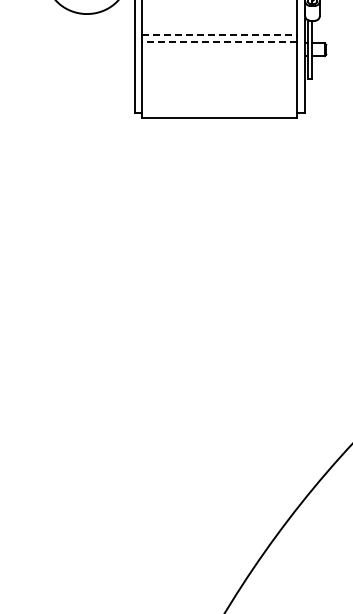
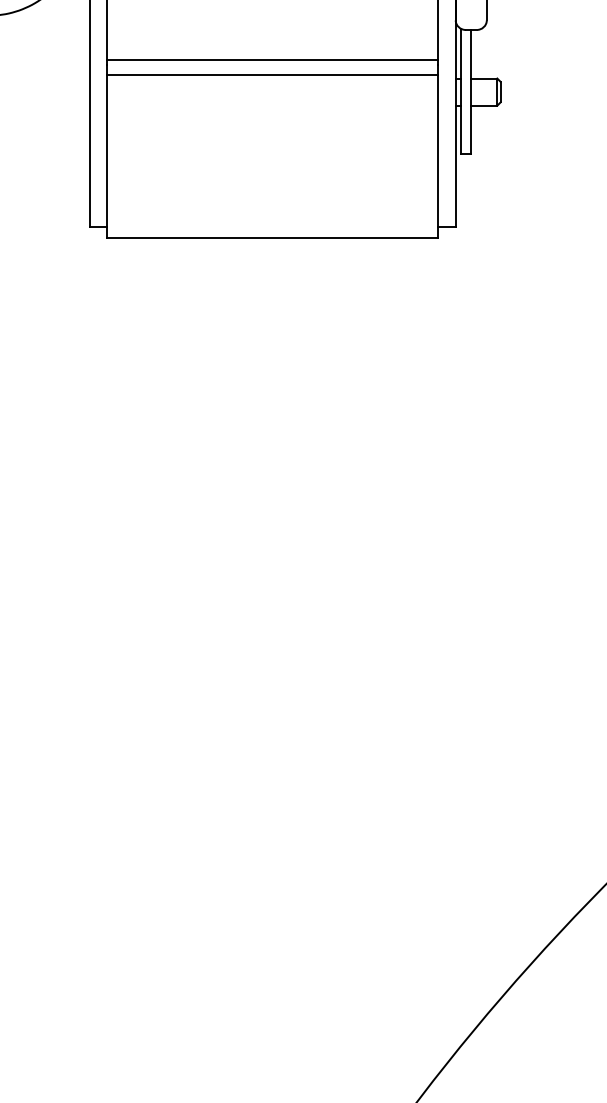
line: (220, 34) -> (274, 59), dashed -> solid
line: (219, 41) -> (272, 74), dashed -> solid

